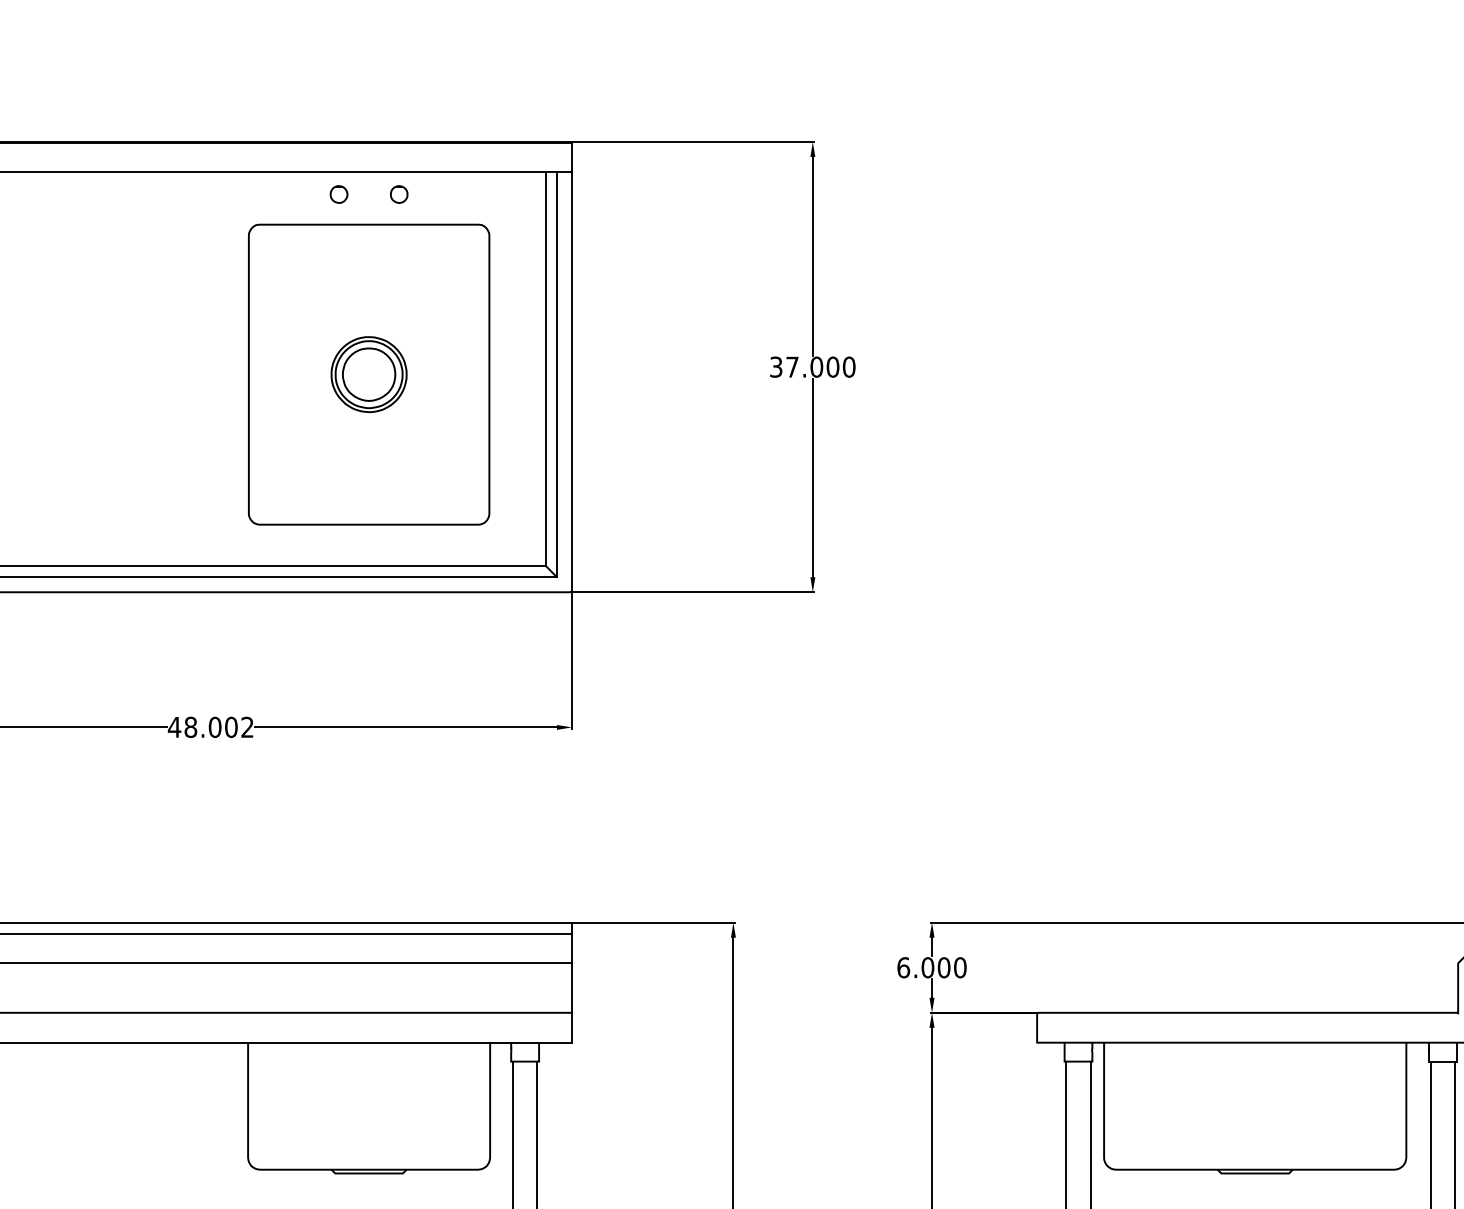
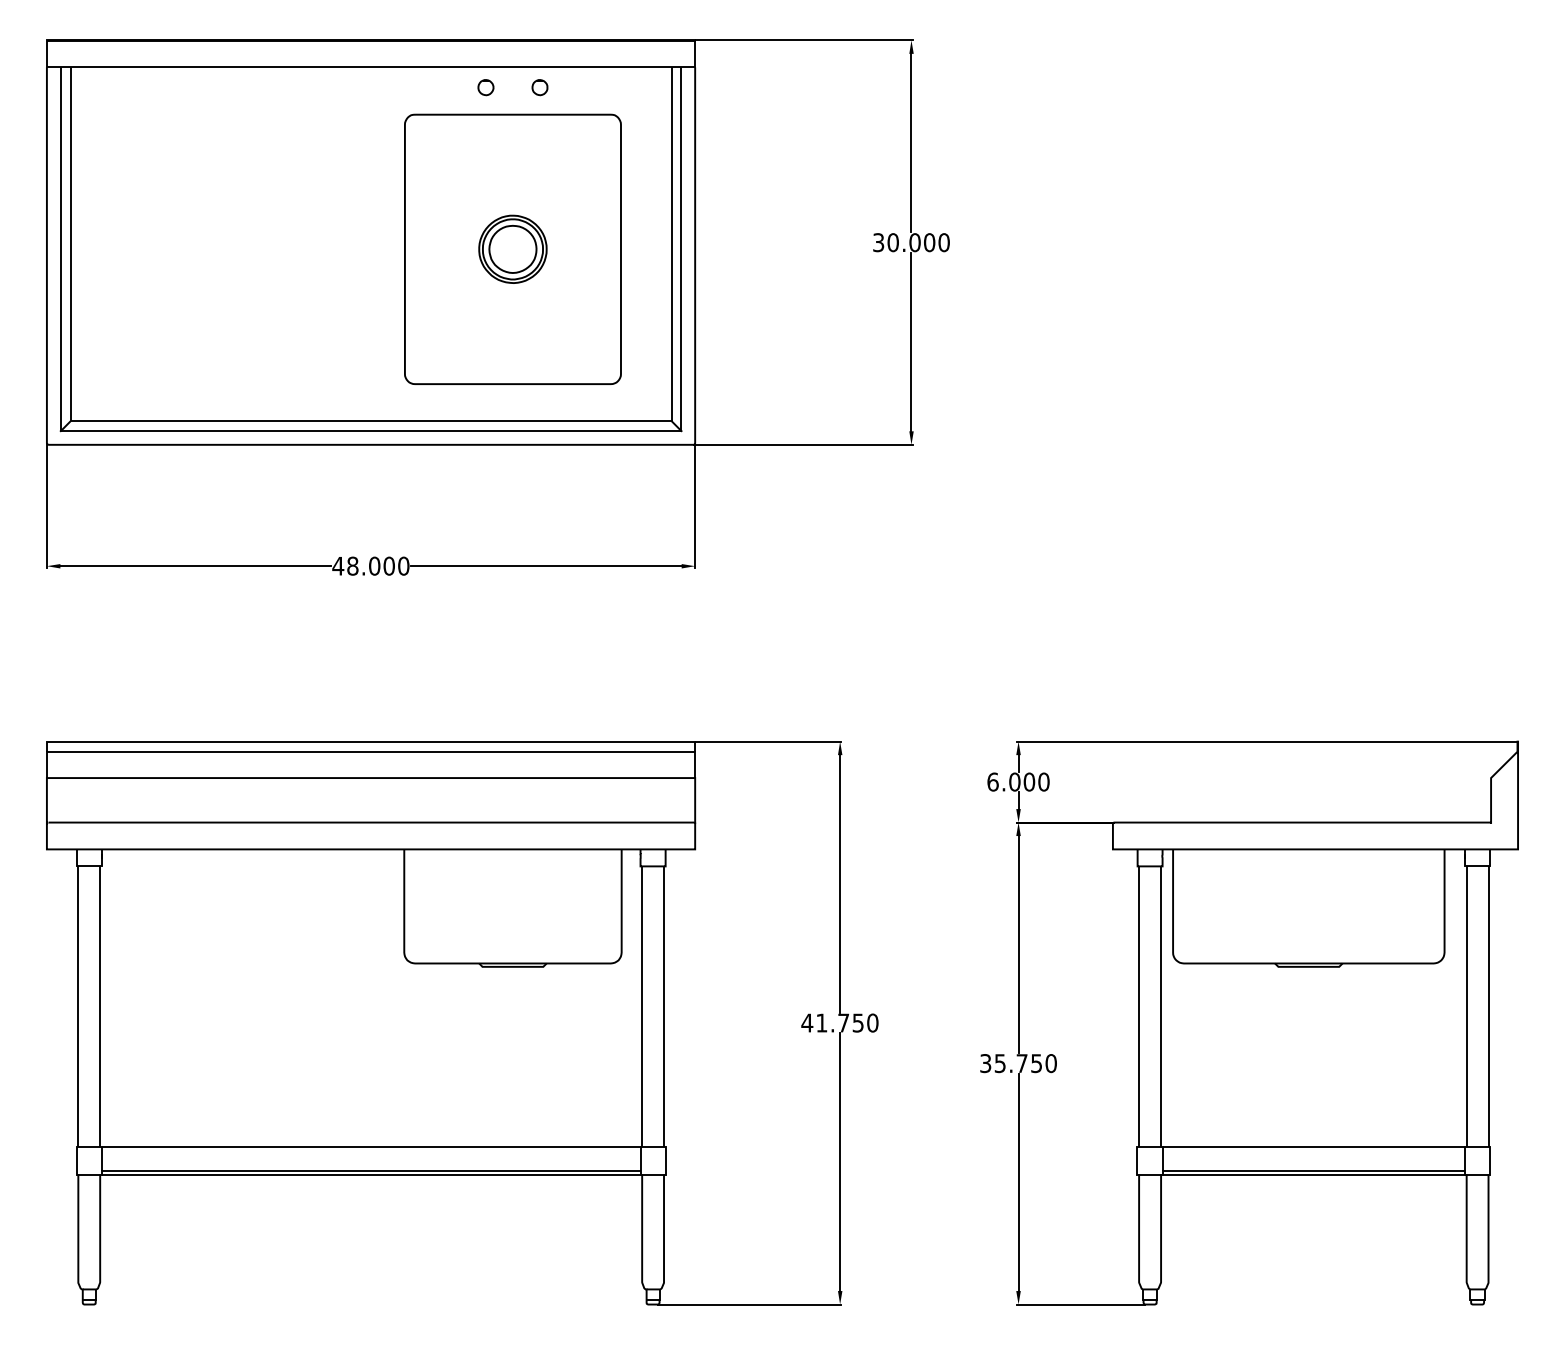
text: (791, 366) -> (892, 242), 37.000 -> 30.000
text: (247, 726) -> (403, 565), 48.002 -> 48.000

